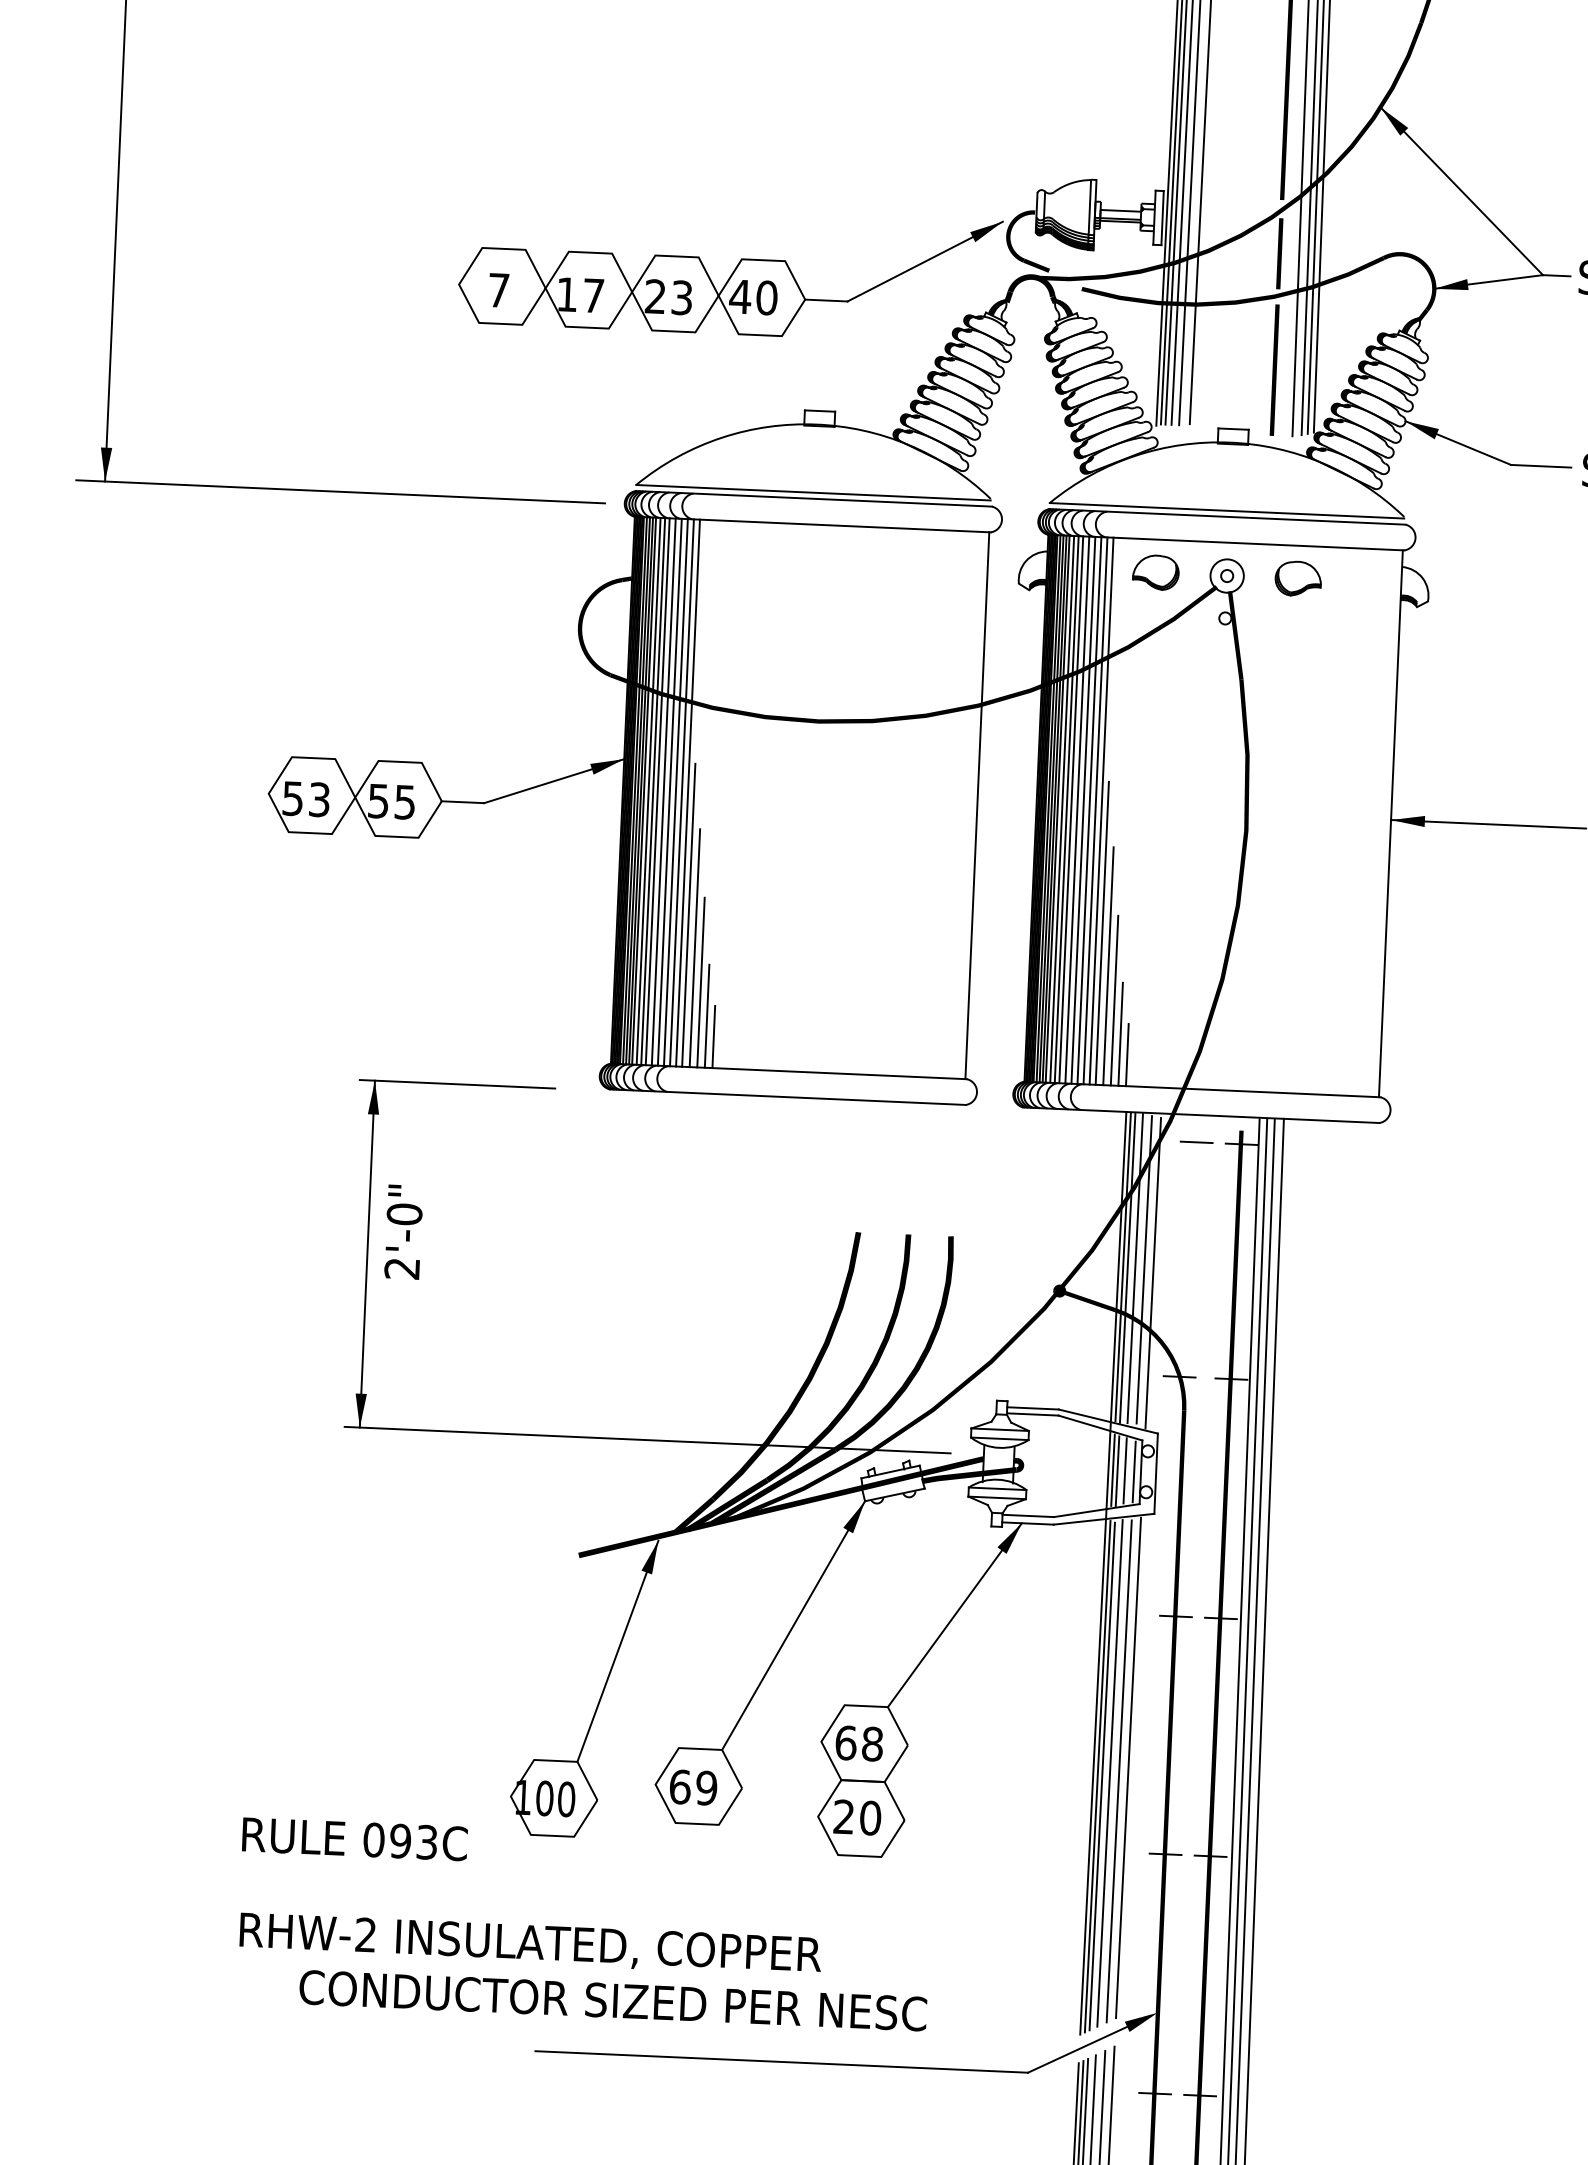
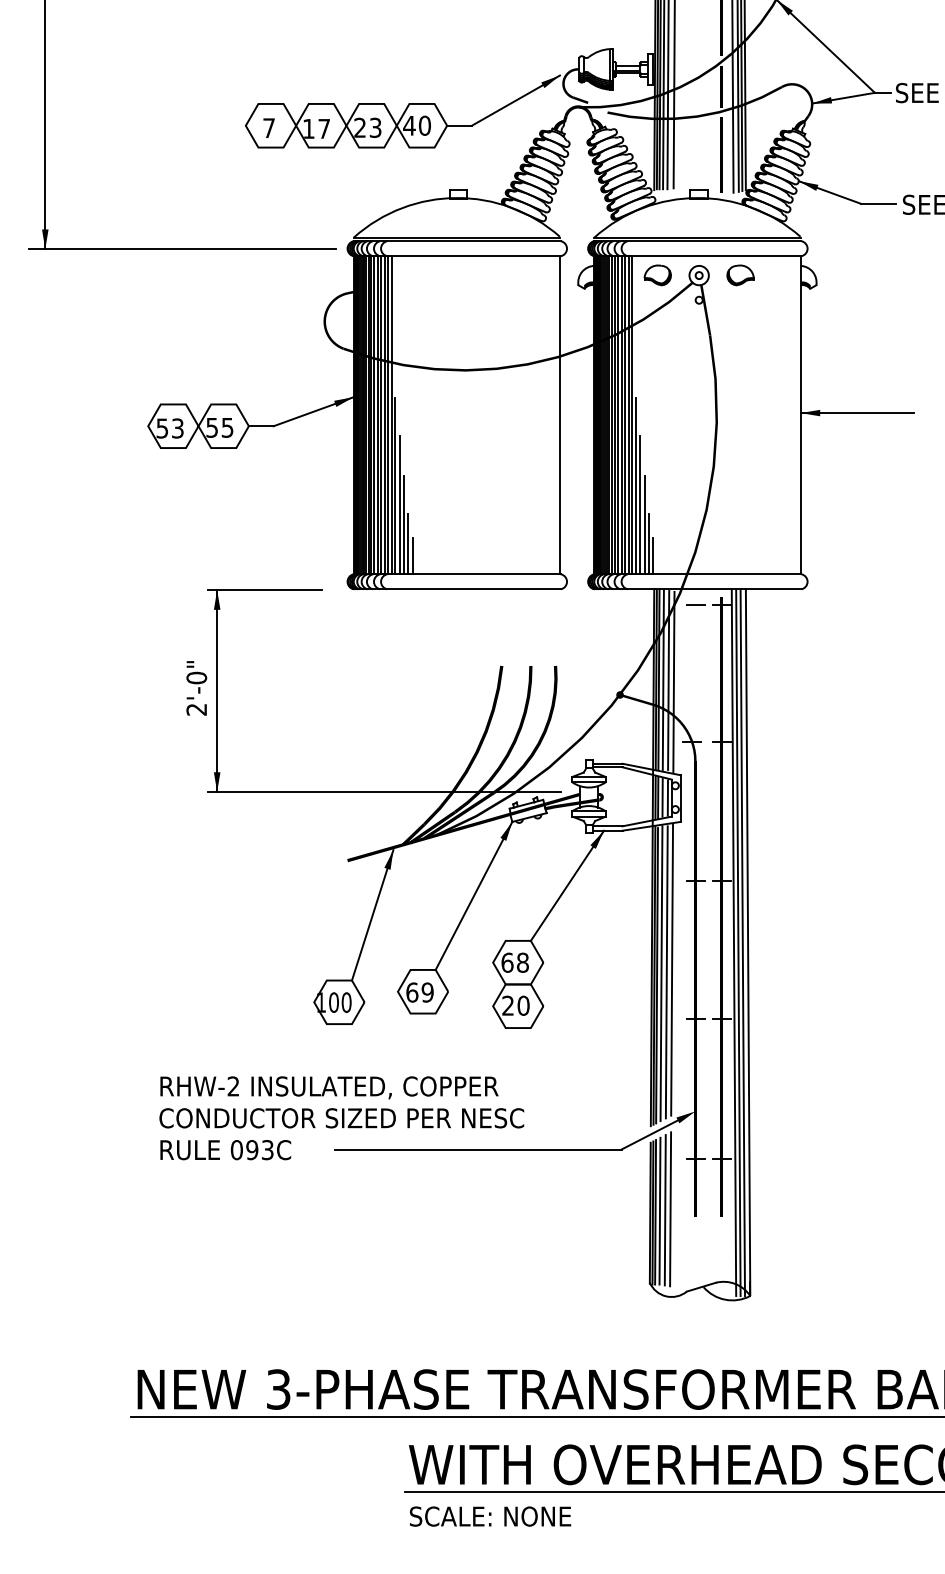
text: (403, 1232) -> (196, 688), moved
text: (354, 1839) -> (225, 1150), moved
text: (612, 2001) -> (341, 1118), moved

